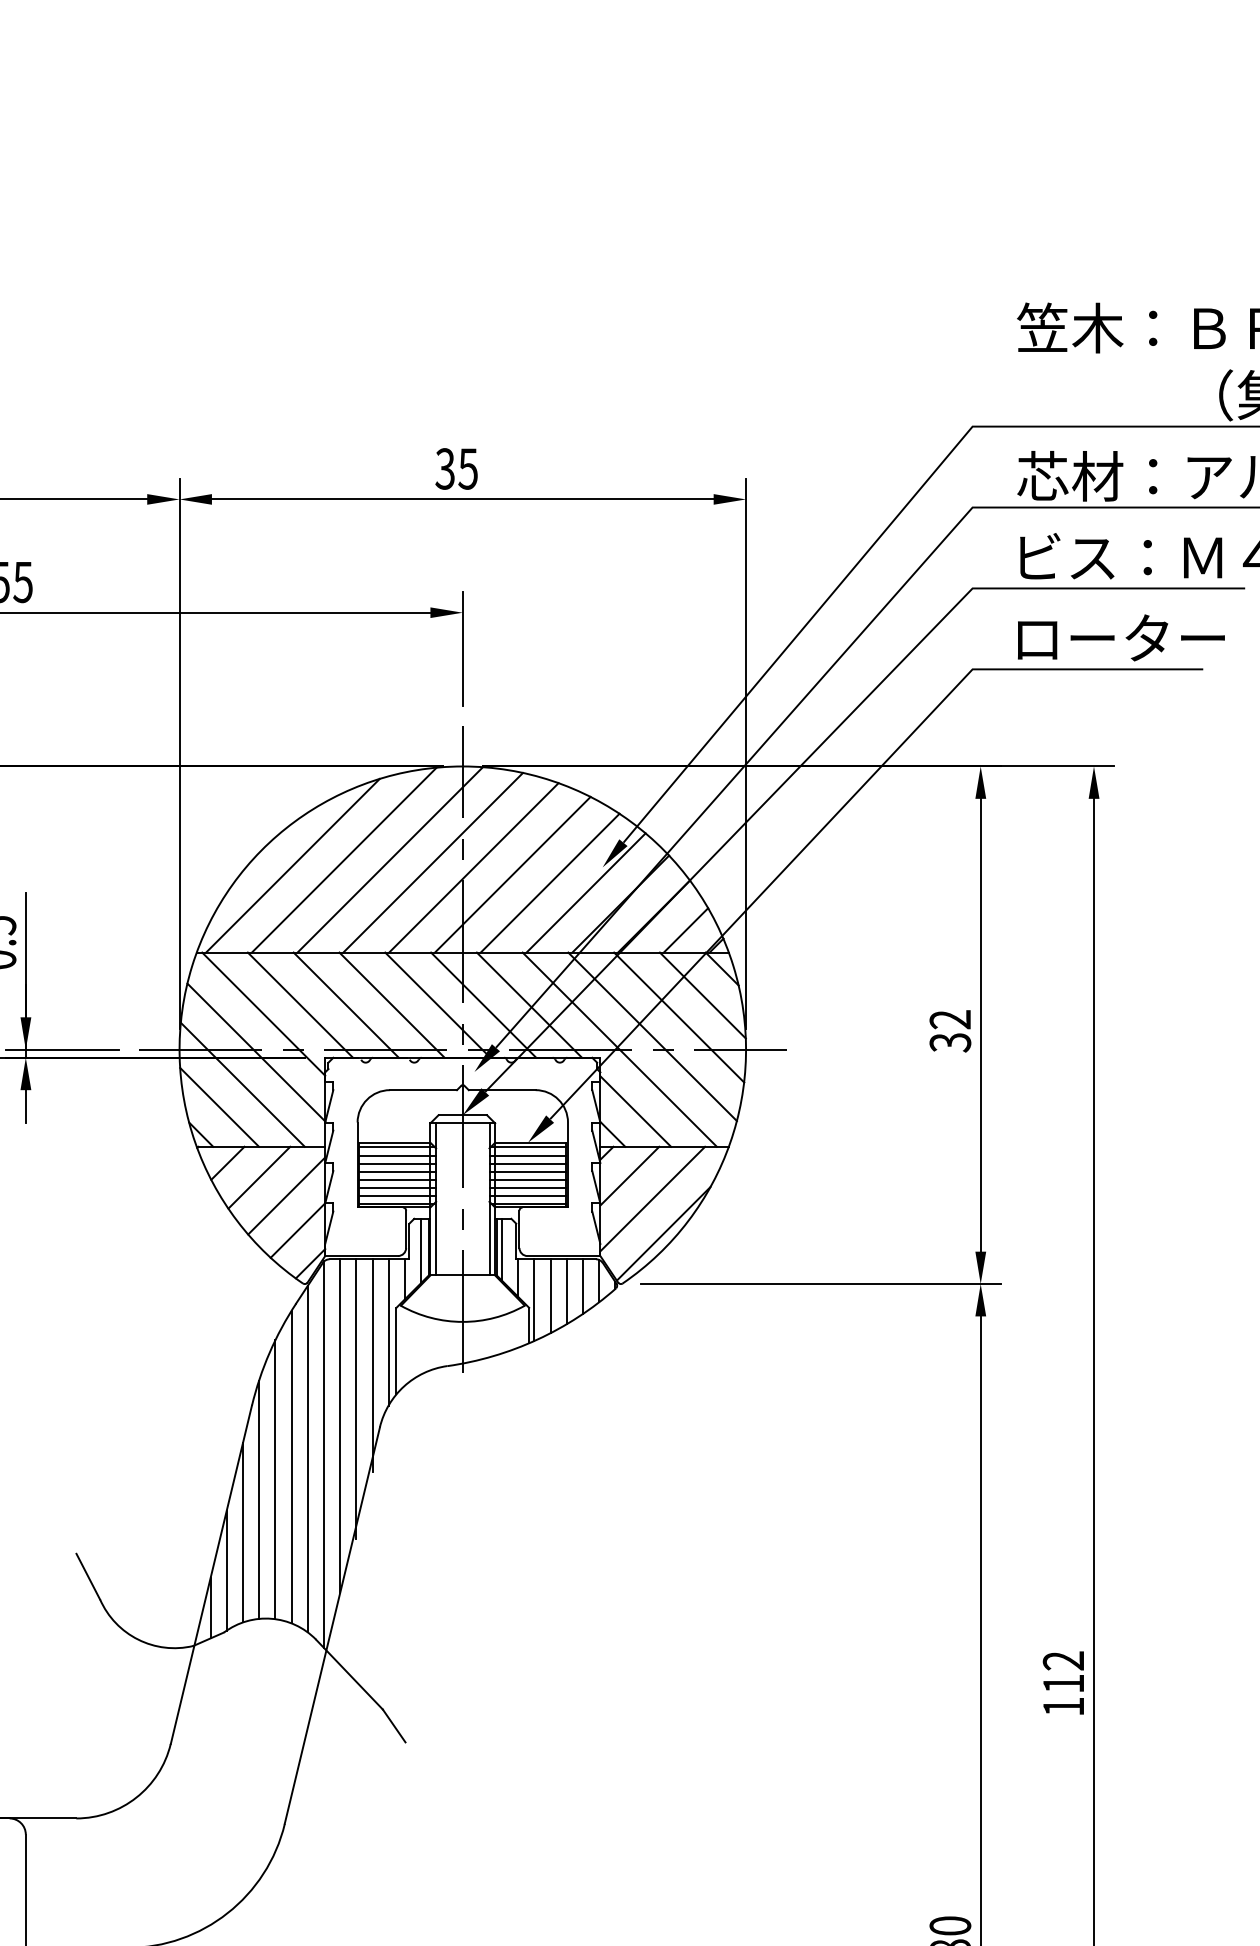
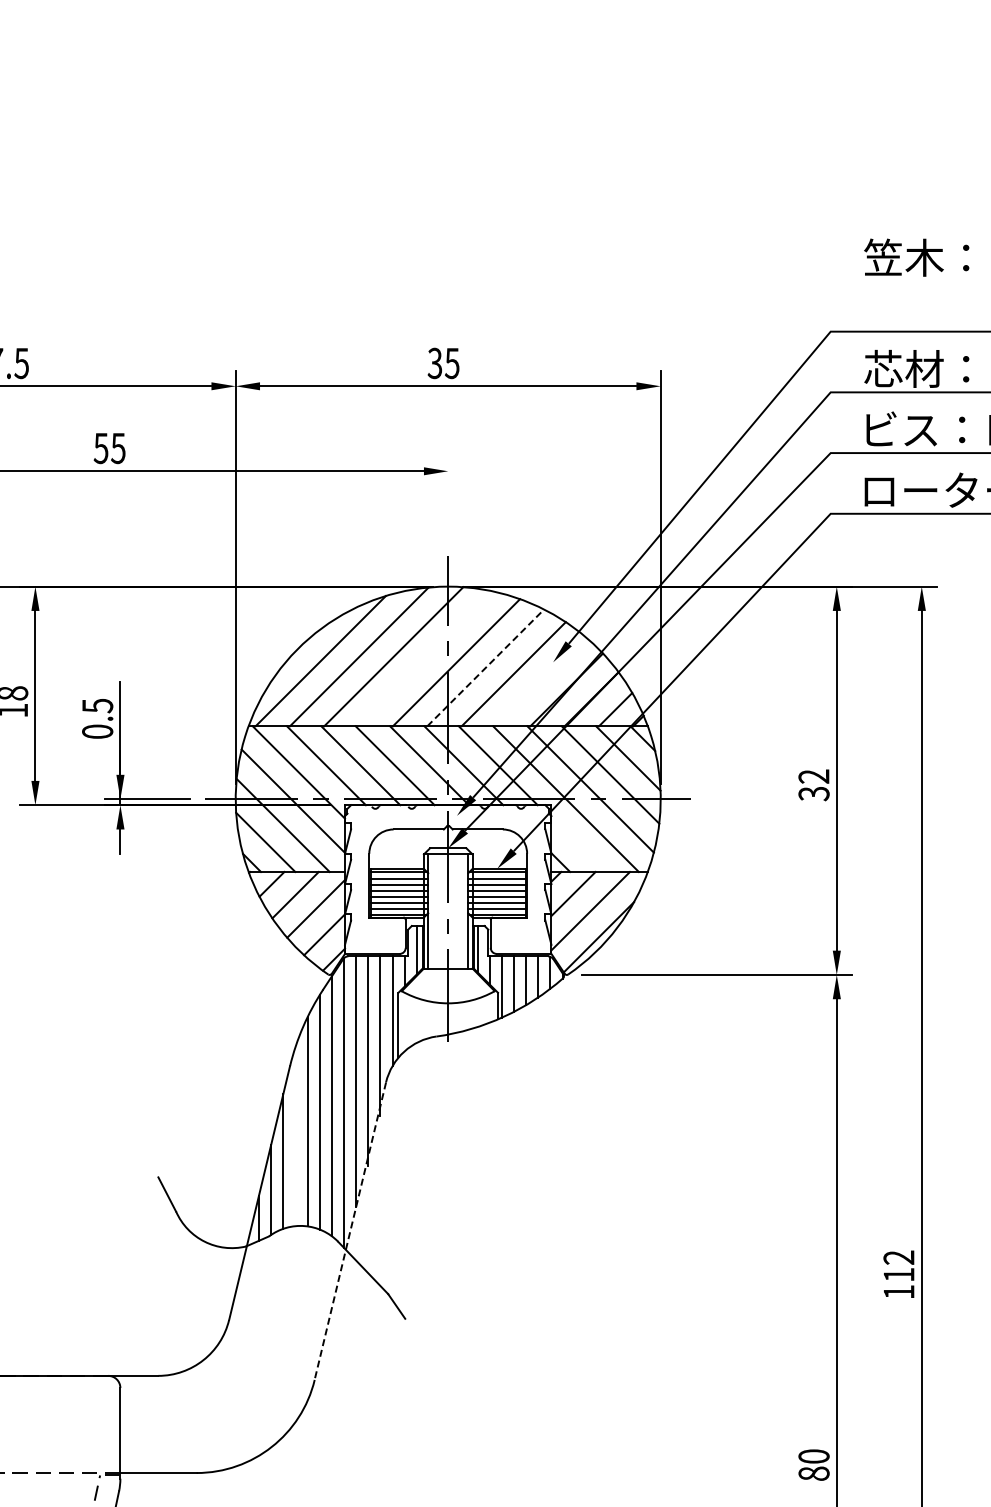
line: (463, 648) -> (448, 498), removed
line: (432, 862) -> (425, 658), removed
line: (512, 874) -> (485, 667), solid -> dashed
line: (585, 892) -> (540, 681), removed
line: (635, 1111) -> (577, 845), removed
line: (259, 1499) -> (295, 1136), removed
line: (332, 1626) -> (350, 1231), solid -> dashed

